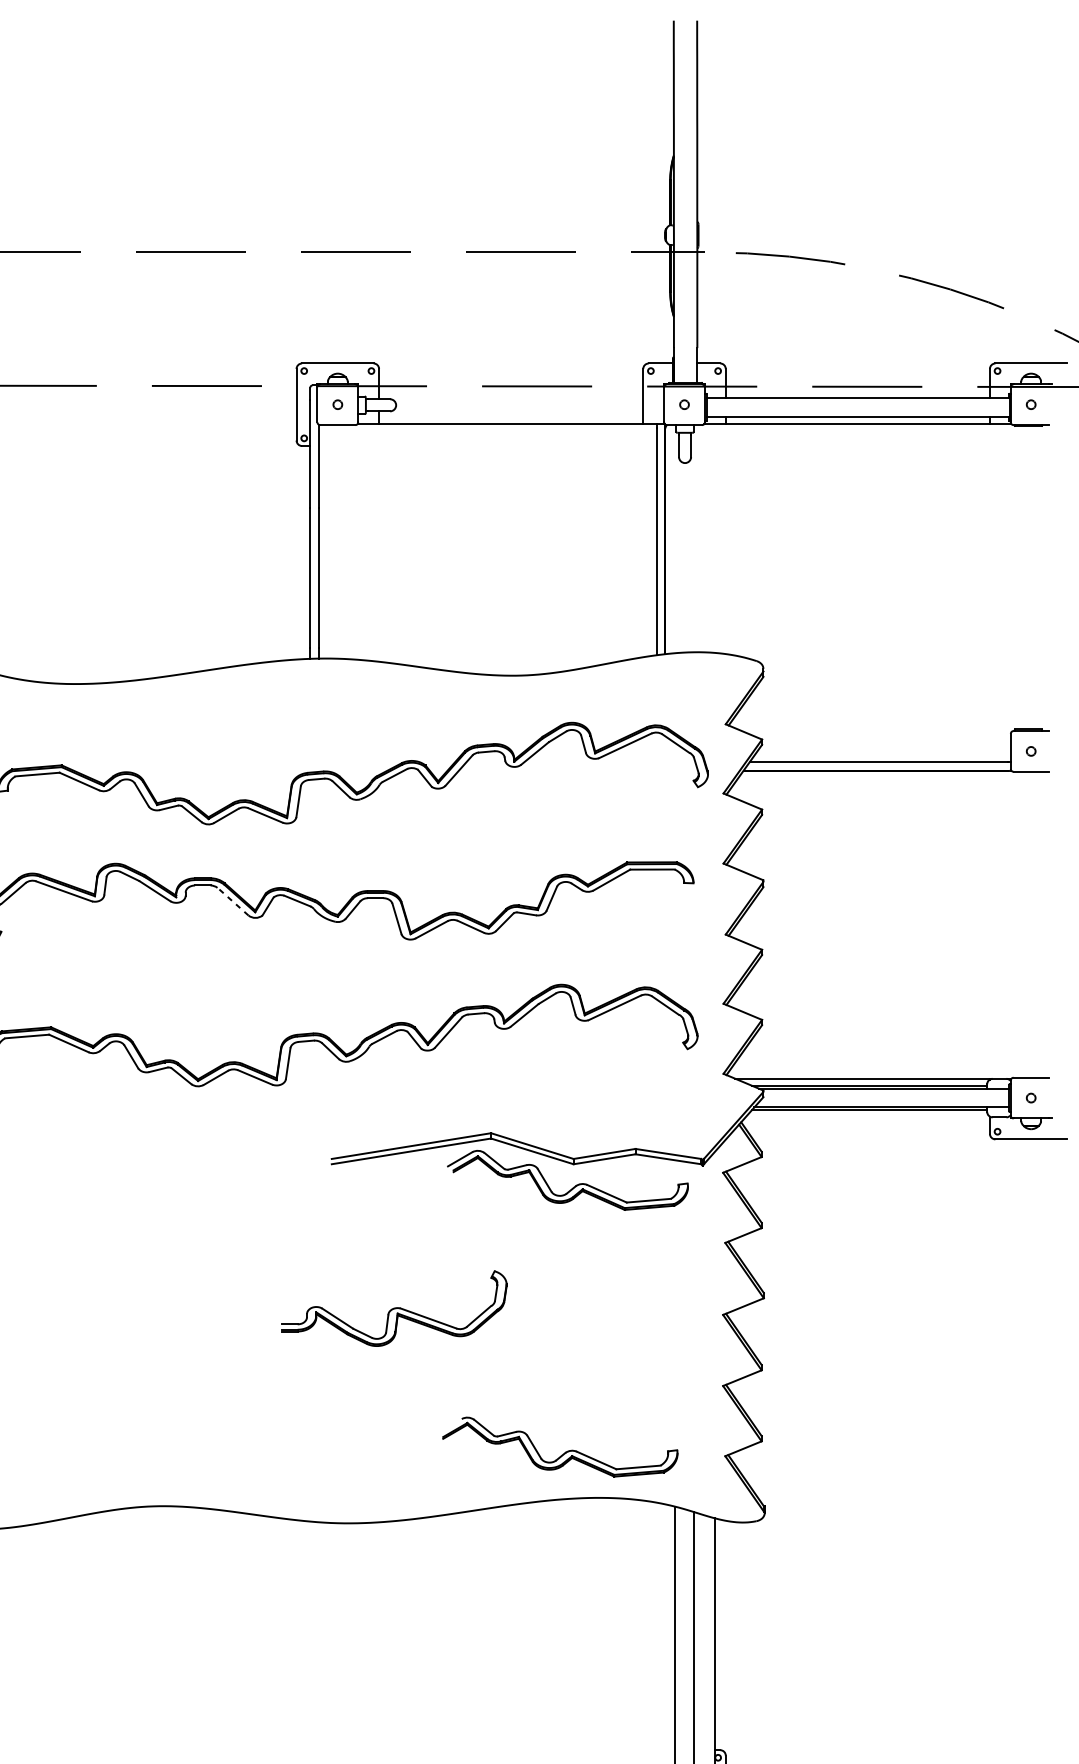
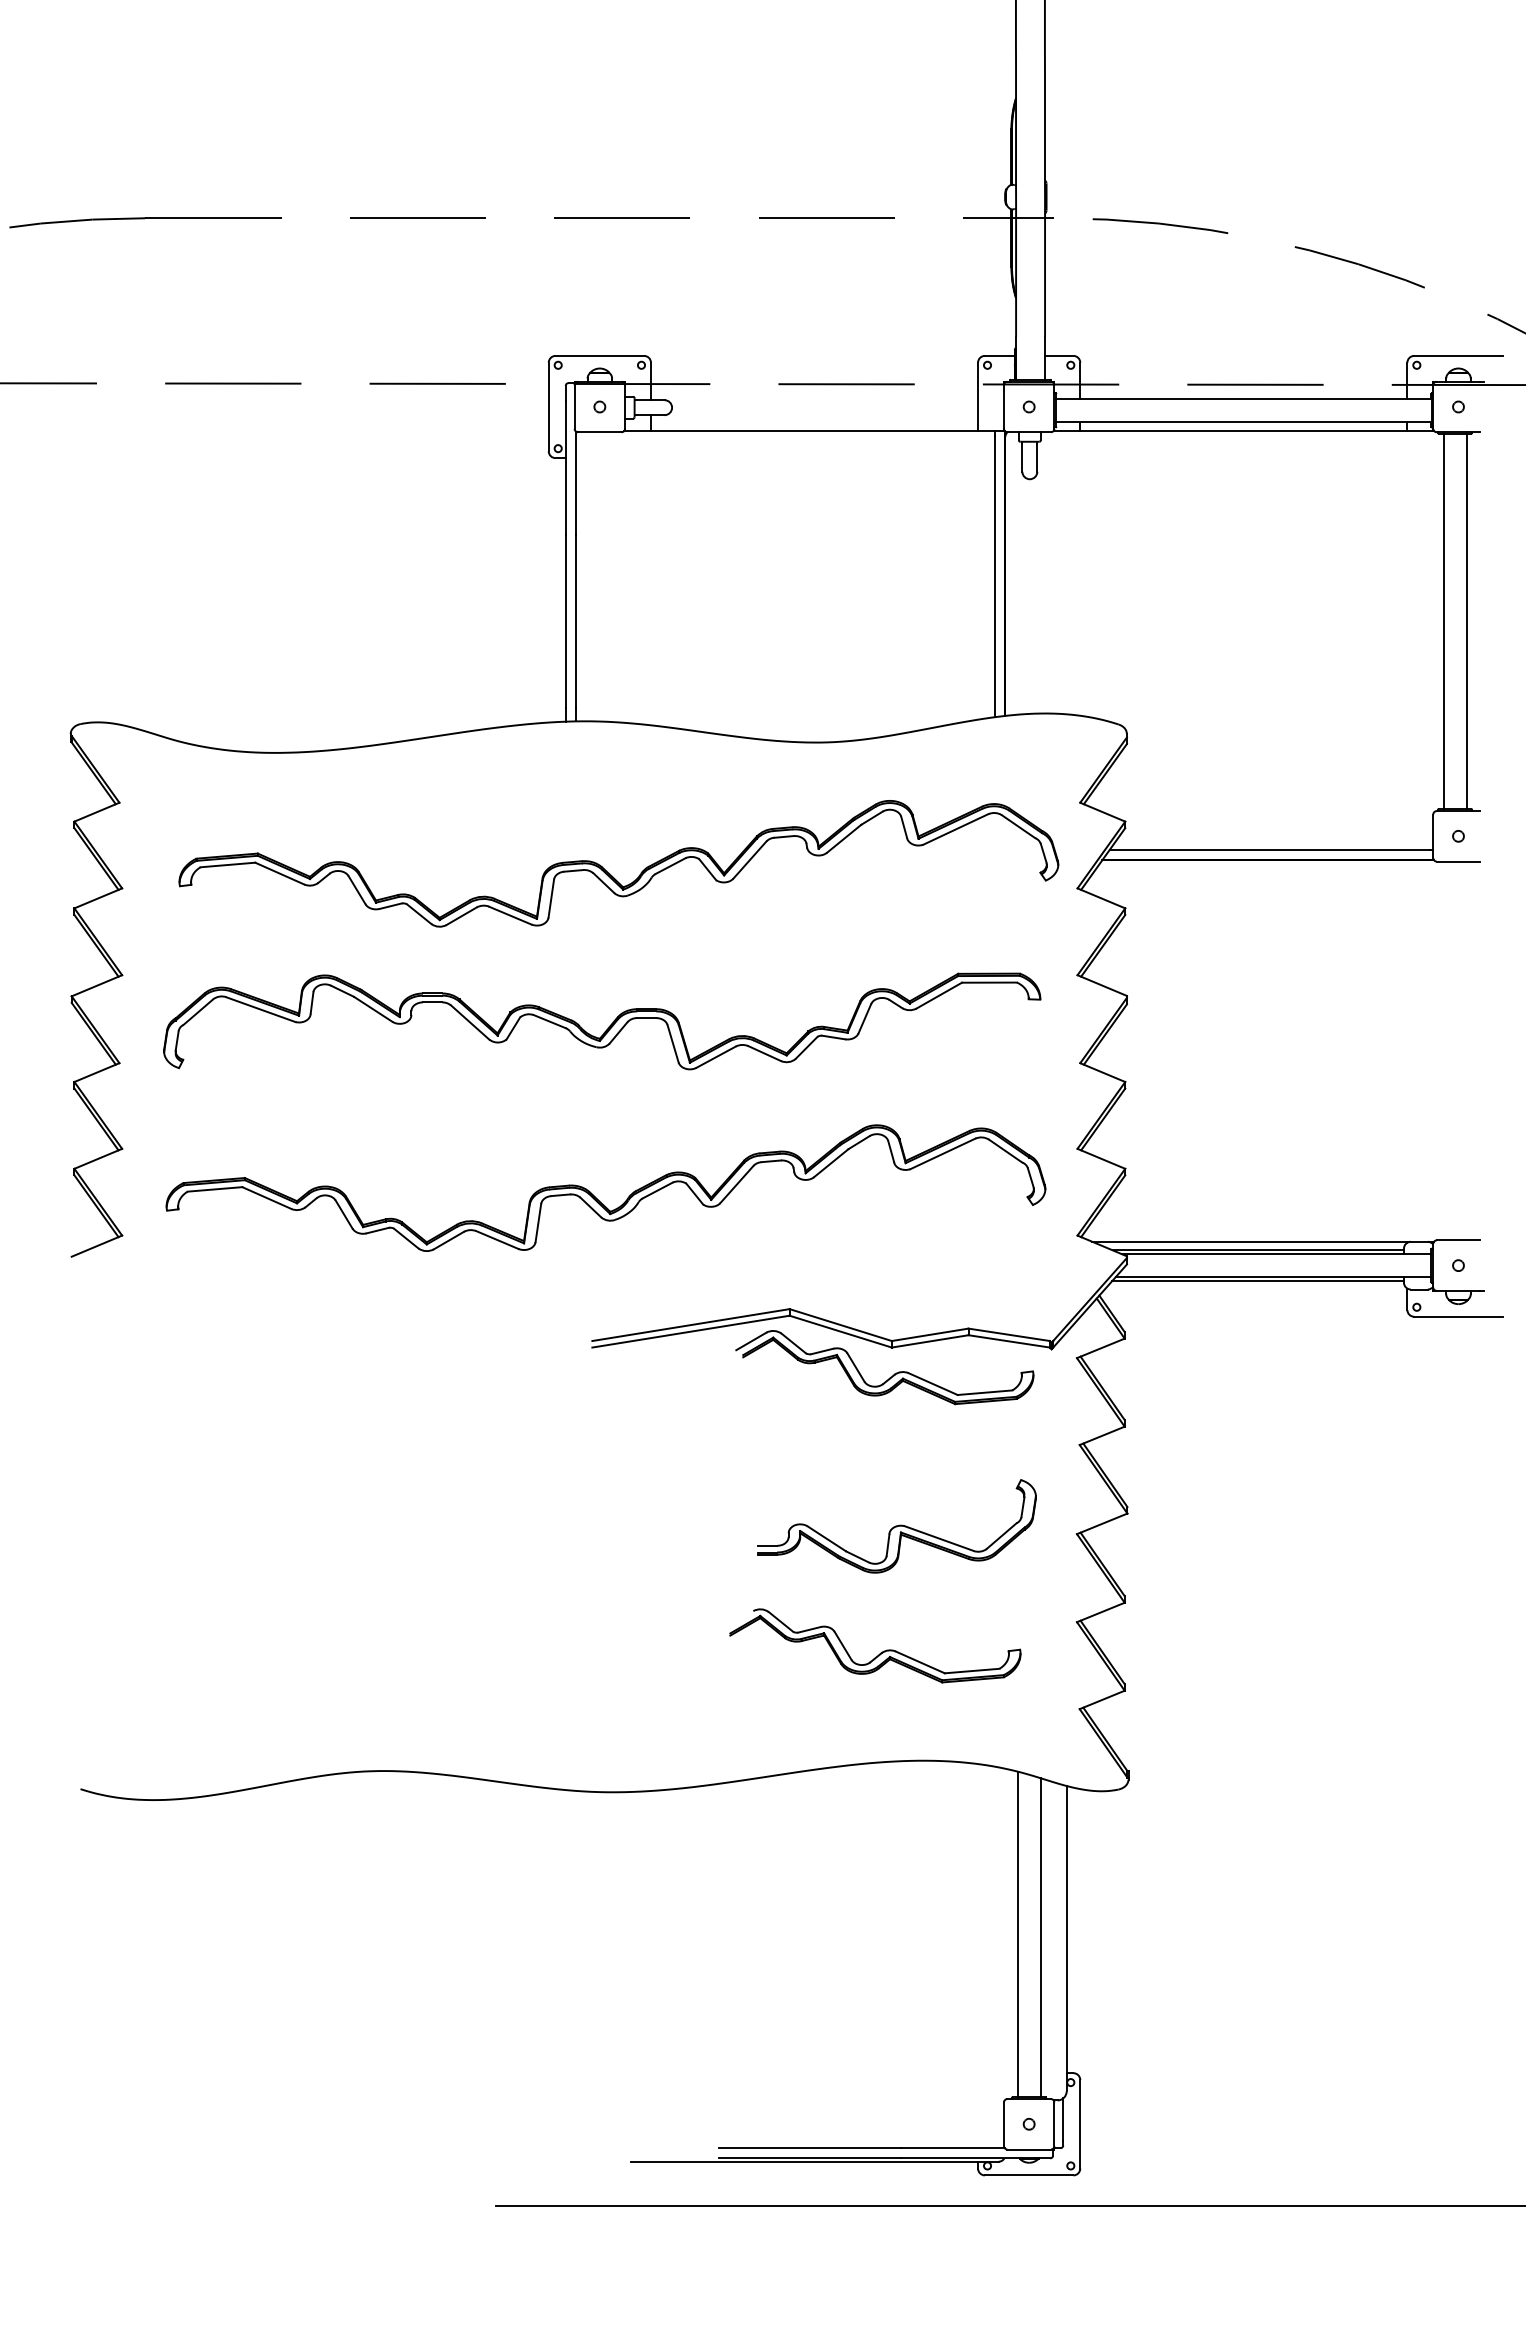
line: (1019, 577) -> (1443, 621), added
line: (1037, 577) -> (1466, 621), added
line: (233, 901) -> (470, 1022), dashed -> solid
part: (394, 1308) -> (896, 1526), moved
part: (564, 1452) -> (880, 1652), moved

